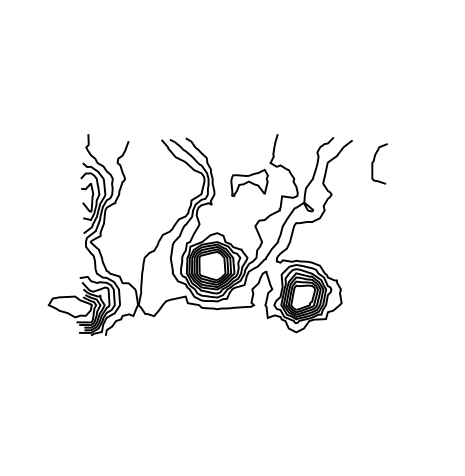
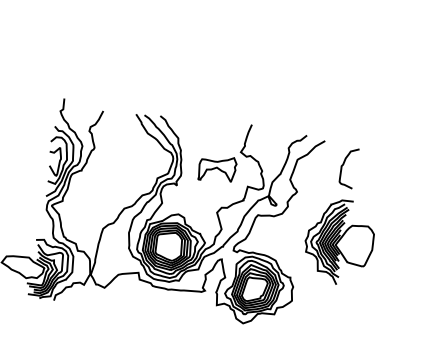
part: (380, 238) -> (339, 242), added

